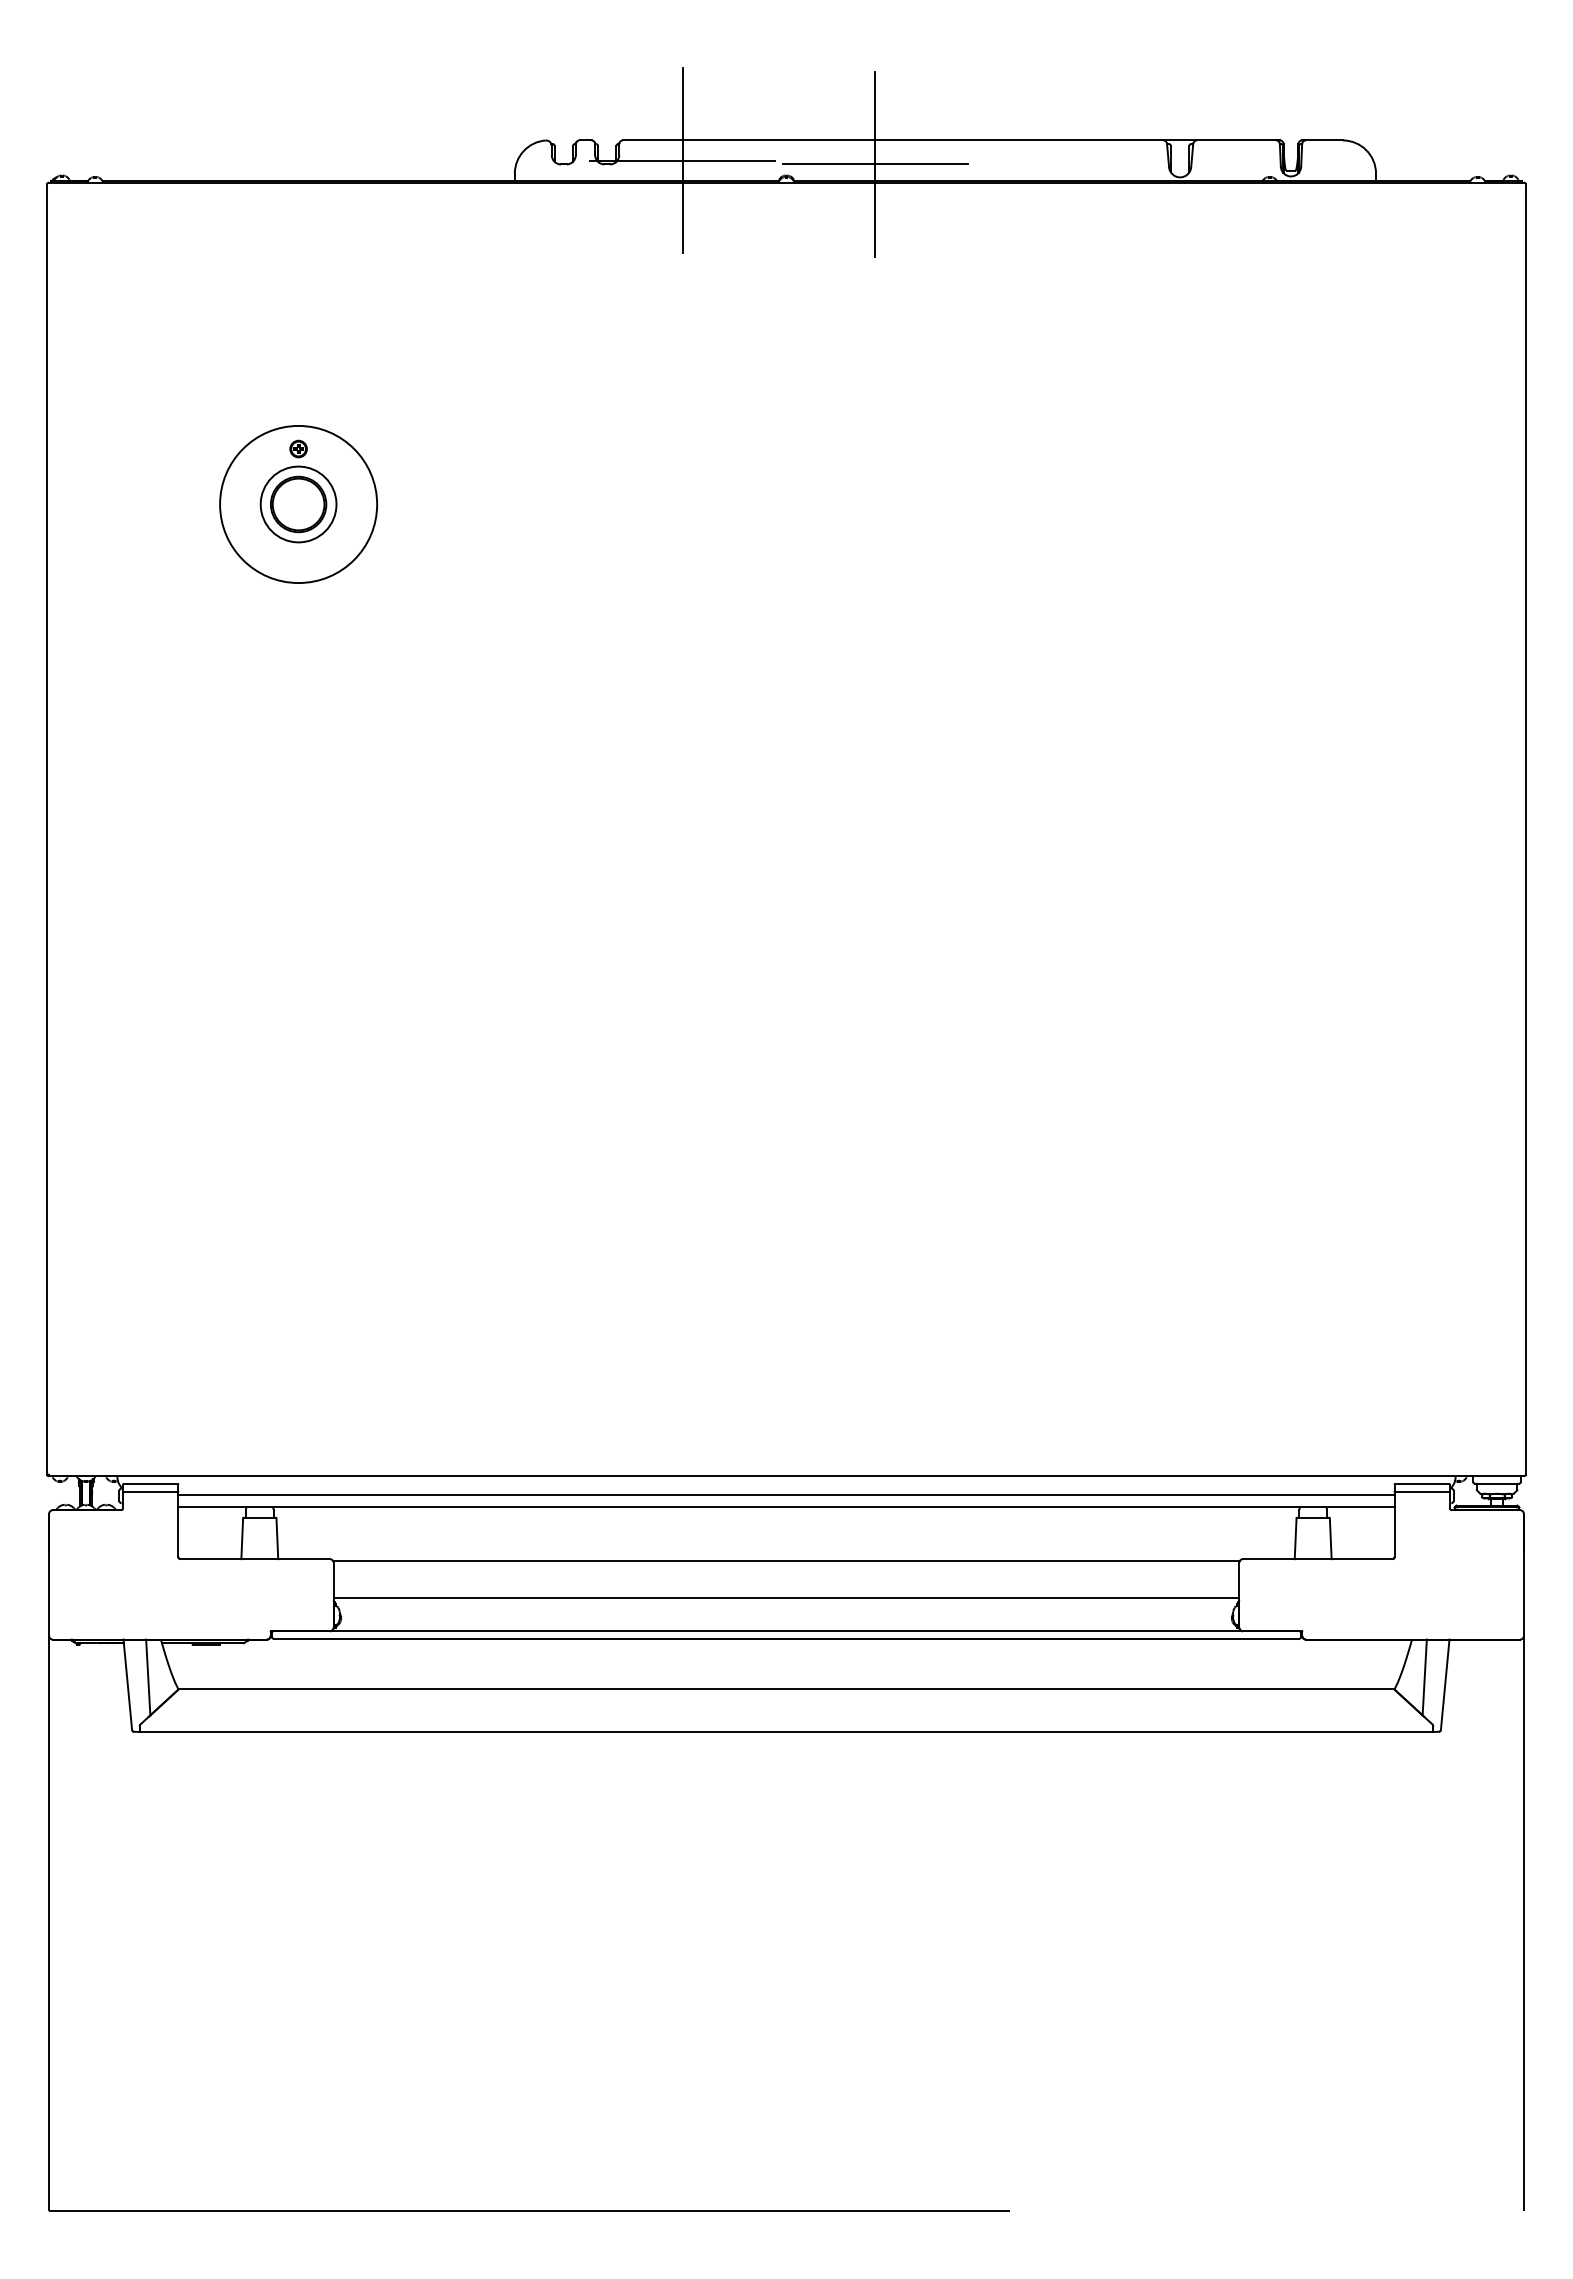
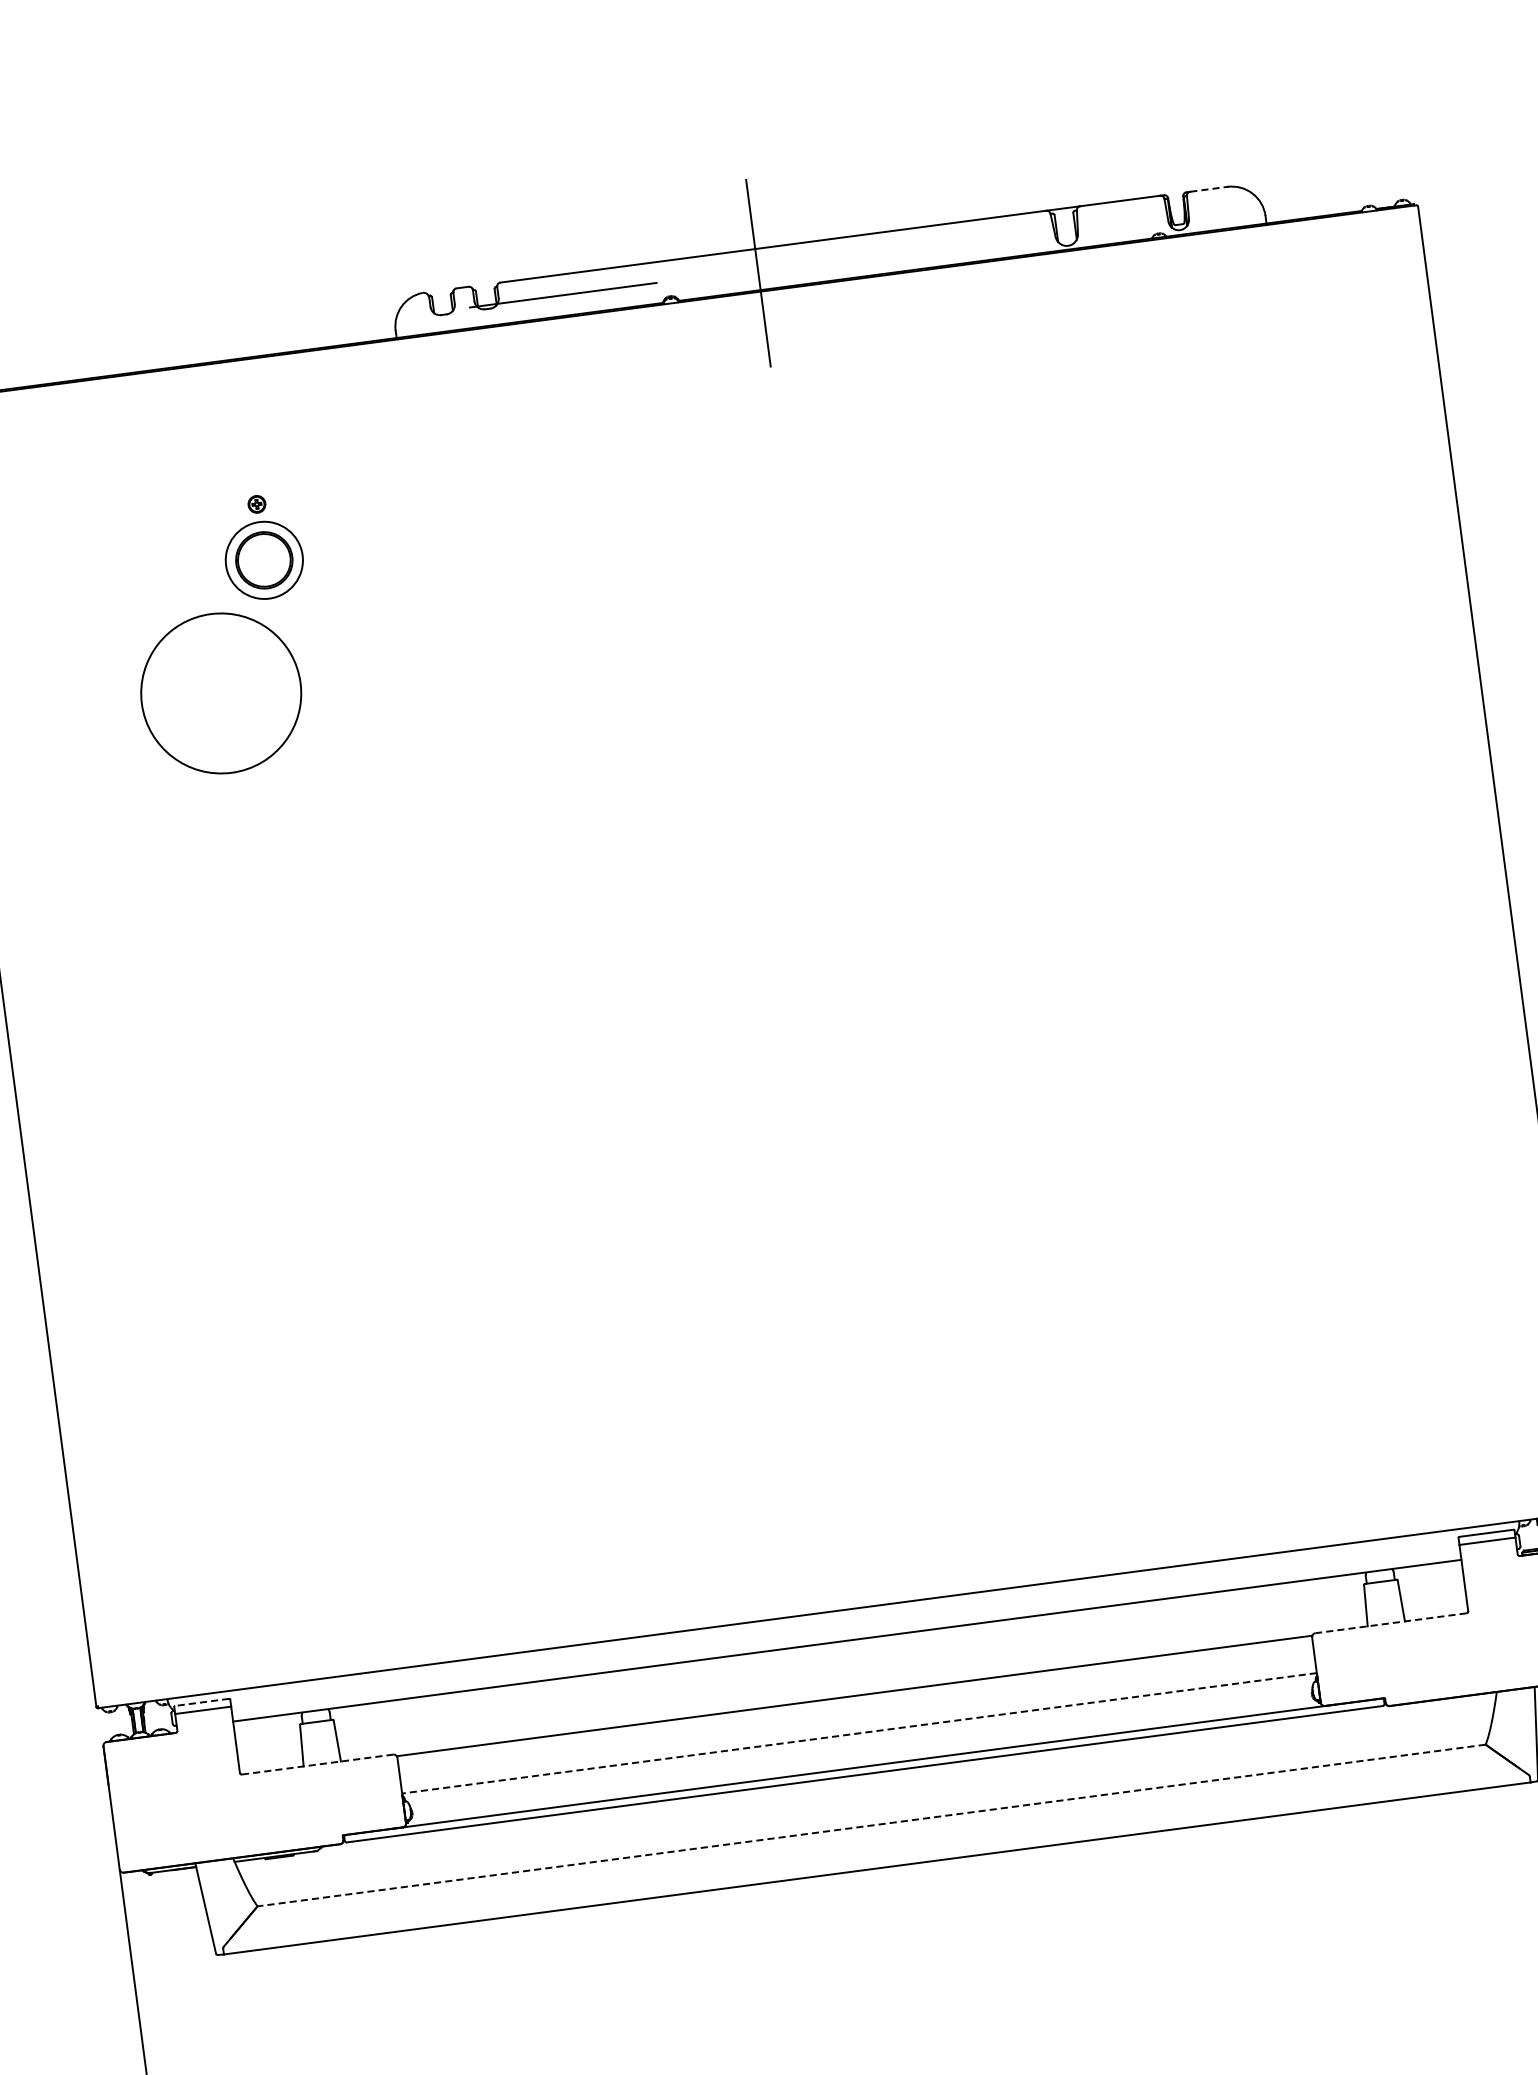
line: (1324, 140) -> (1209, 189), solid -> dashed
line: (682, 160) -> (563, 294), removed
line: (874, 164) -> (757, 273), removed
part: (298, 491) -> (262, 547), moved
line: (150, 1483) -> (201, 1702), solid -> dashed
line: (786, 1495) -> (845, 1629), removed
line: (255, 1559) -> (317, 1764), solid -> dashed
line: (1317, 1559) -> (1390, 1623), solid -> dashed
line: (786, 1598) -> (859, 1733), solid -> dashed
line: (148, 1677) -> (225, 1898), removed
line: (1424, 1677) -> (1514, 1728), removed
line: (786, 1689) -> (871, 1825), solid -> dashed

